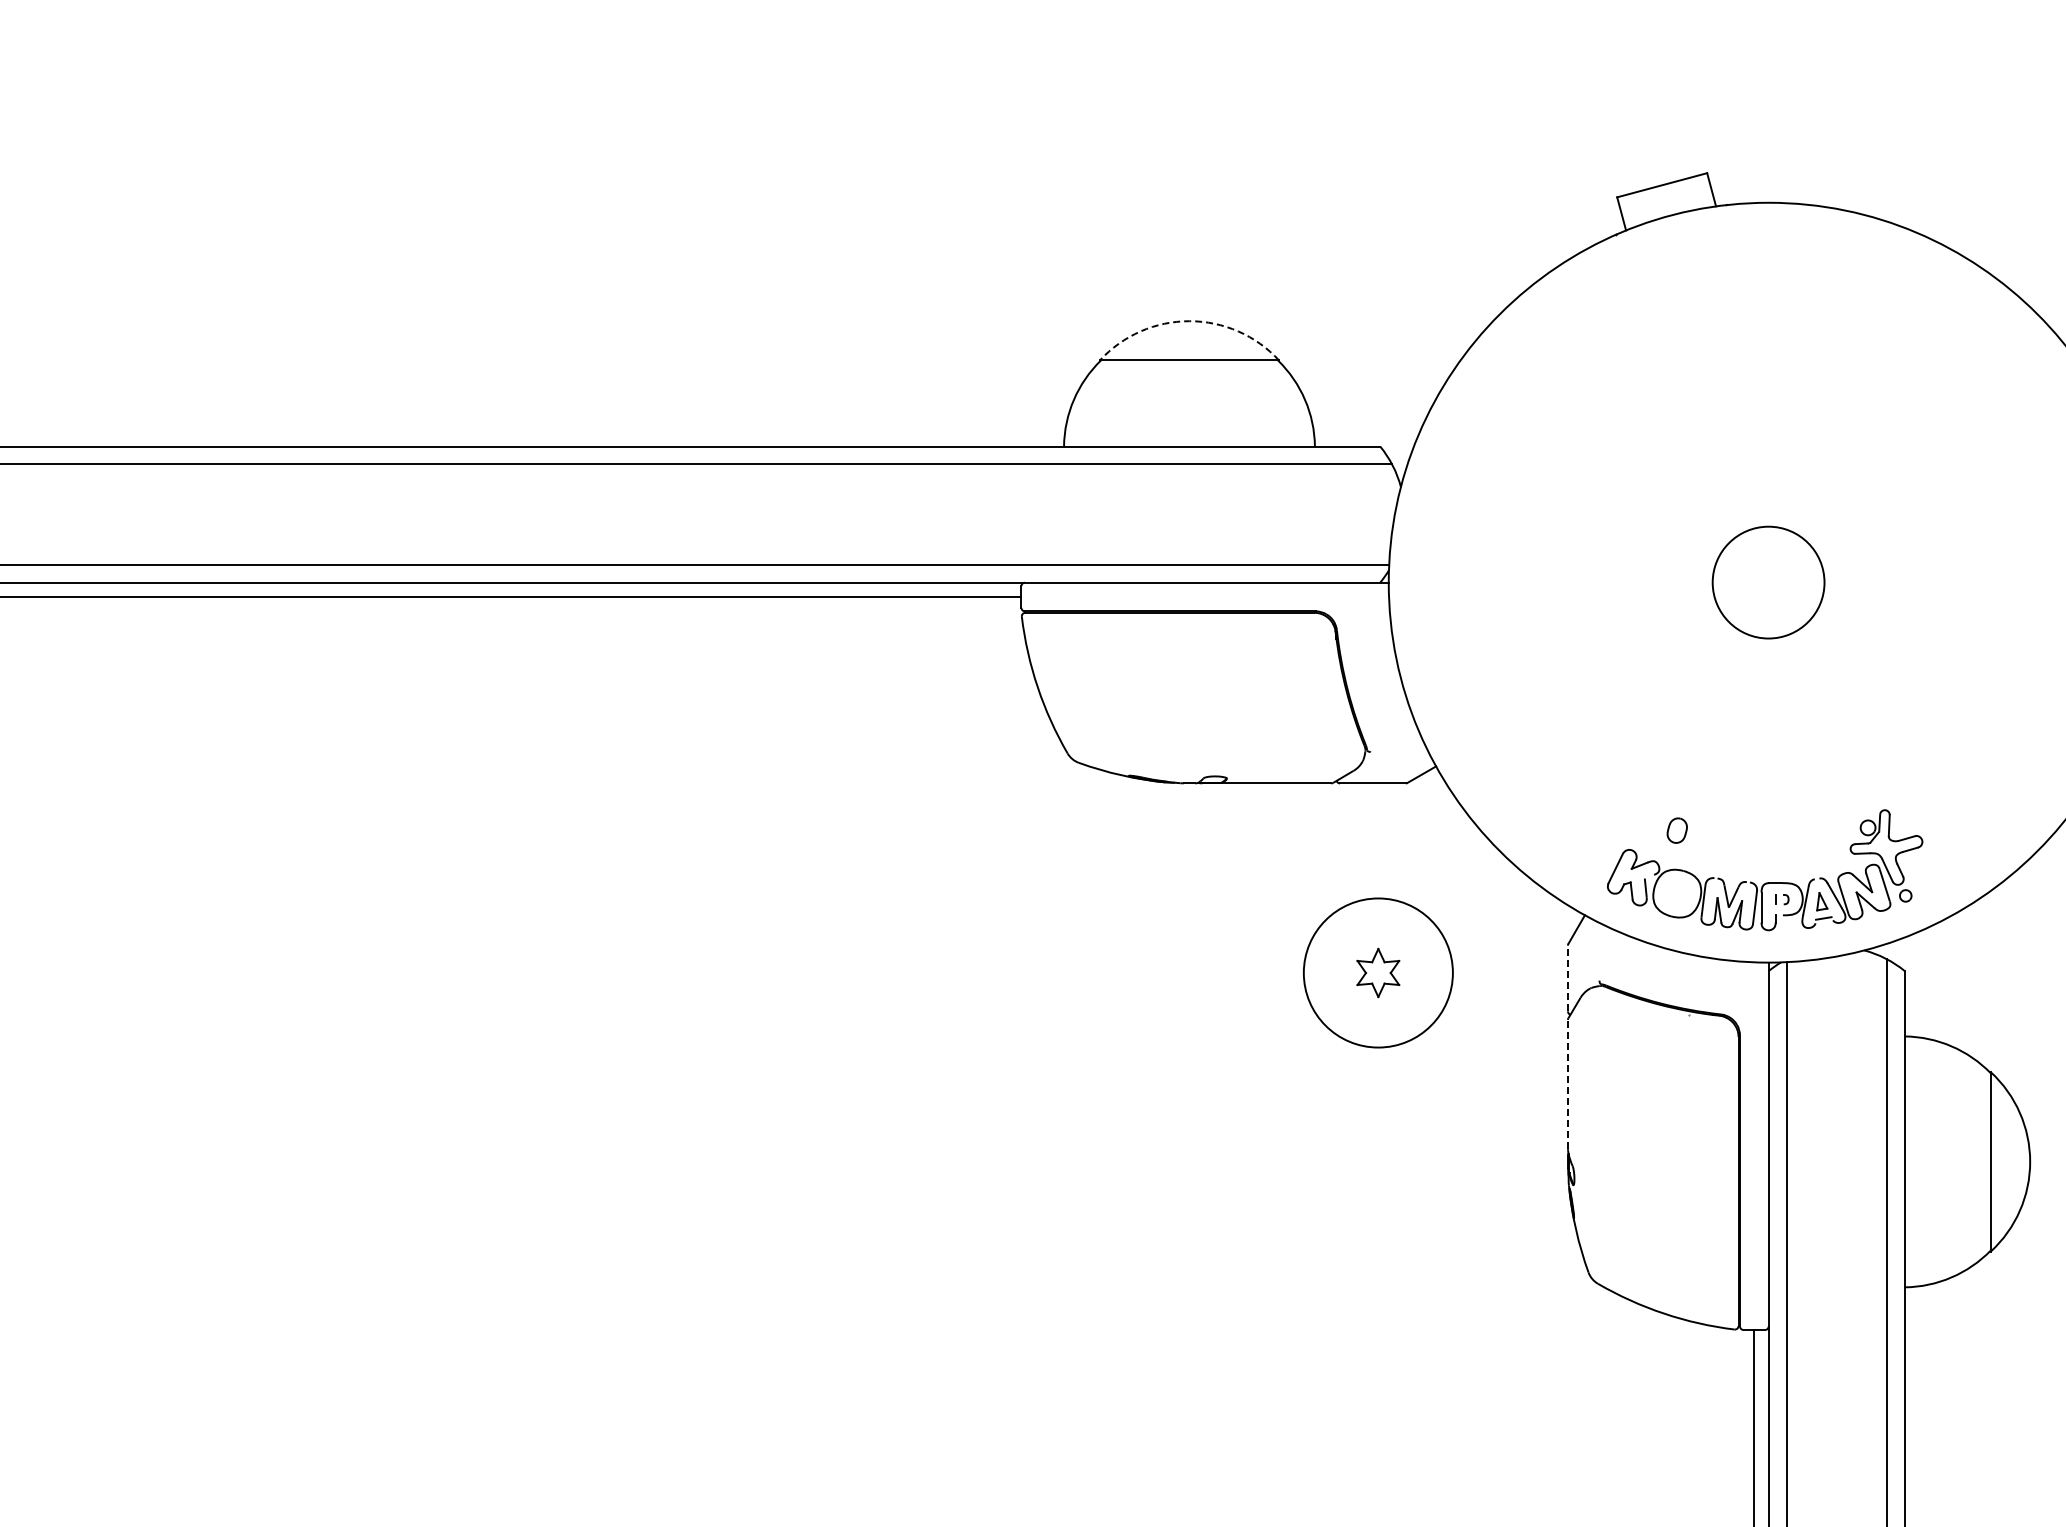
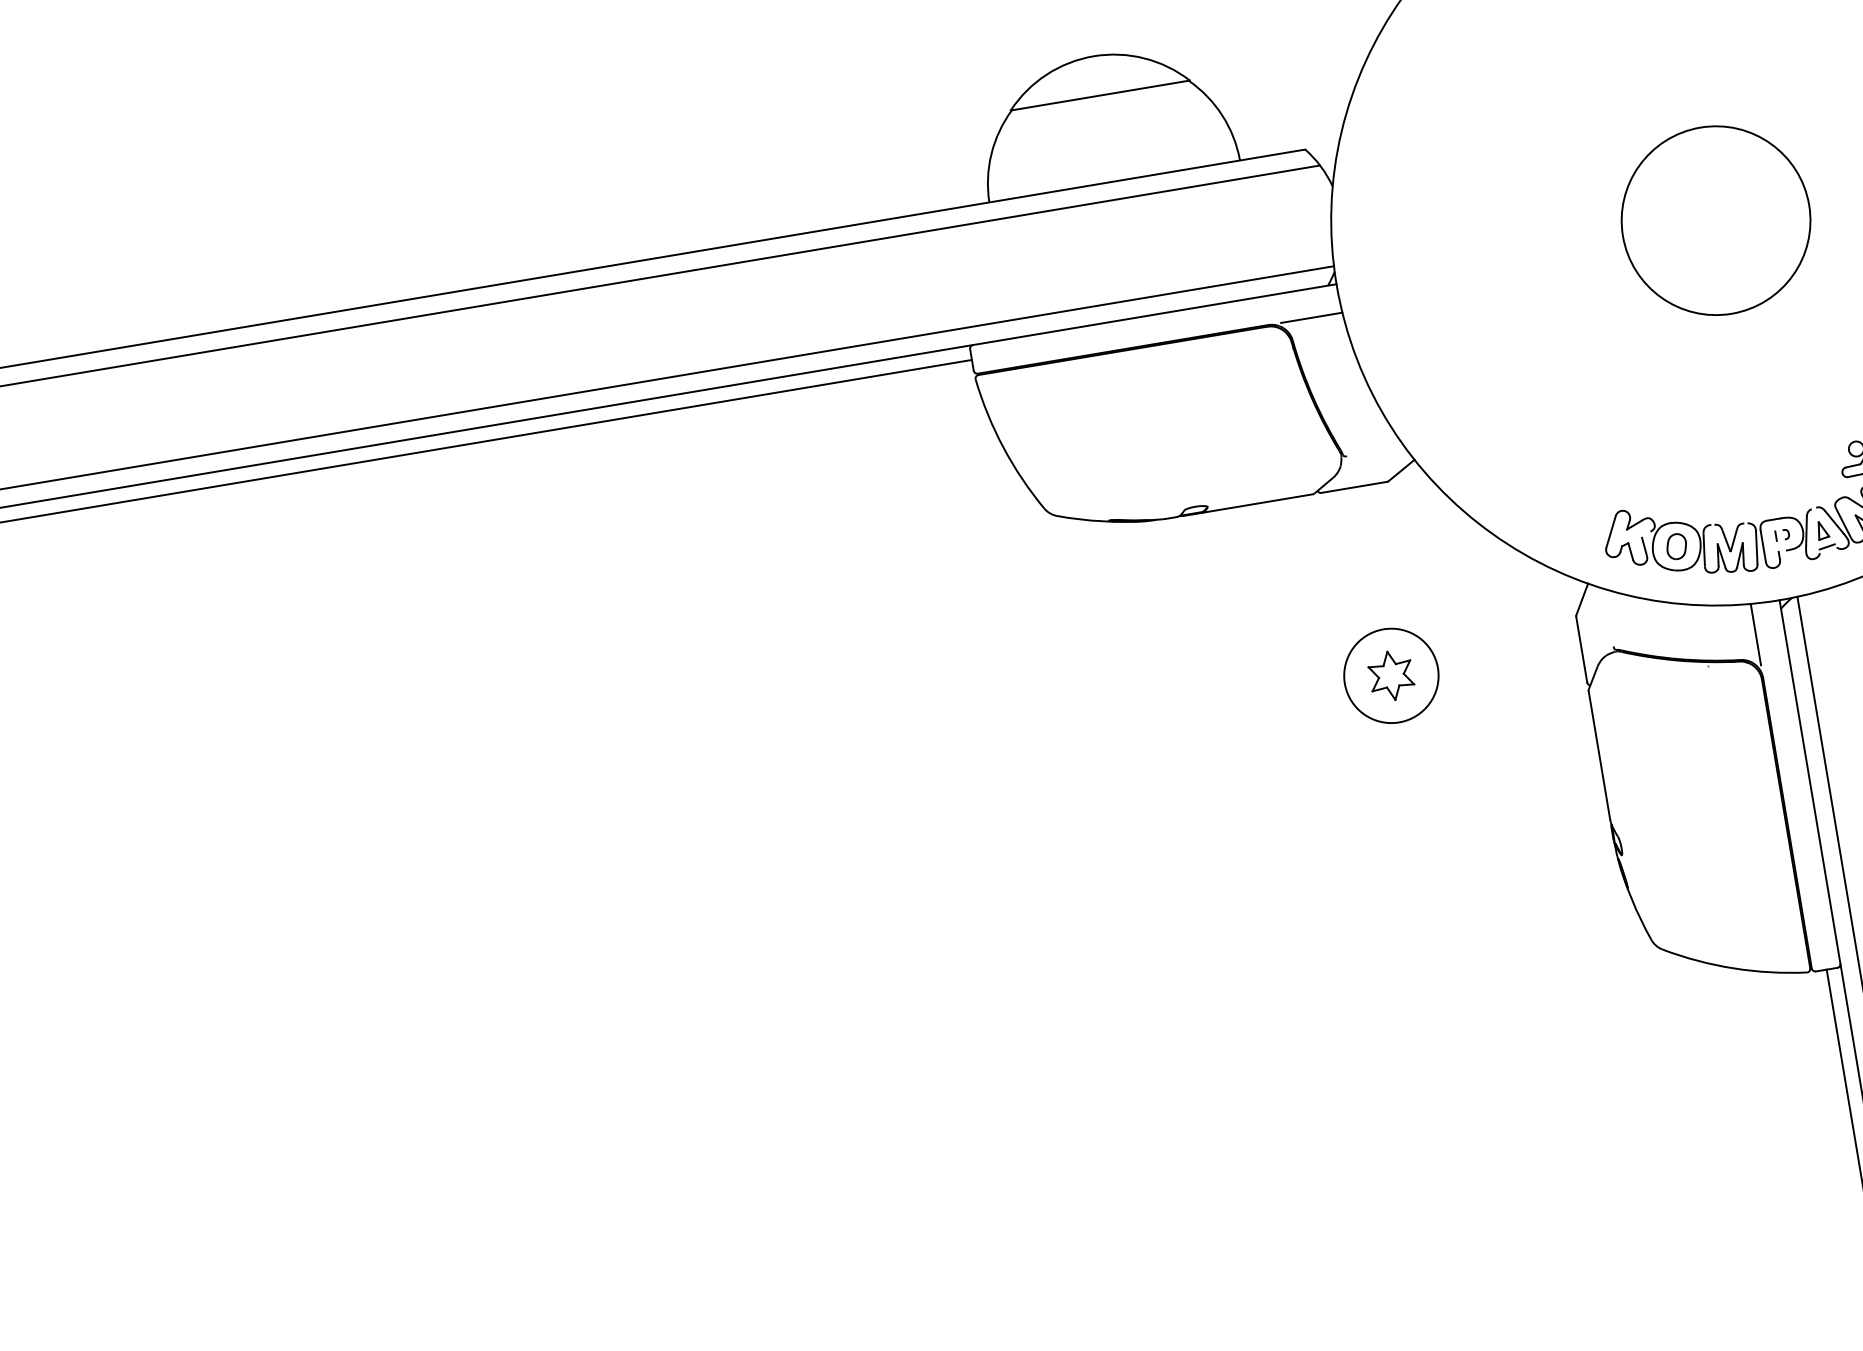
arc: (1189, 321) -> (1093, 56), dashed -> solid
circle: (1768, 582) -> (1715, 220), size x1.67
line: (1358, 611) -> (1311, 318), added
part: (1676, 830) -> (1675, 546), moved
circle: (1377, 972) -> (1390, 675), size x0.62
line: (1567, 978) -> (1581, 649), dashed -> solid
line: (1740, 991) -> (1756, 633), added
line: (1567, 1084) -> (1598, 755), dashed -> solid

